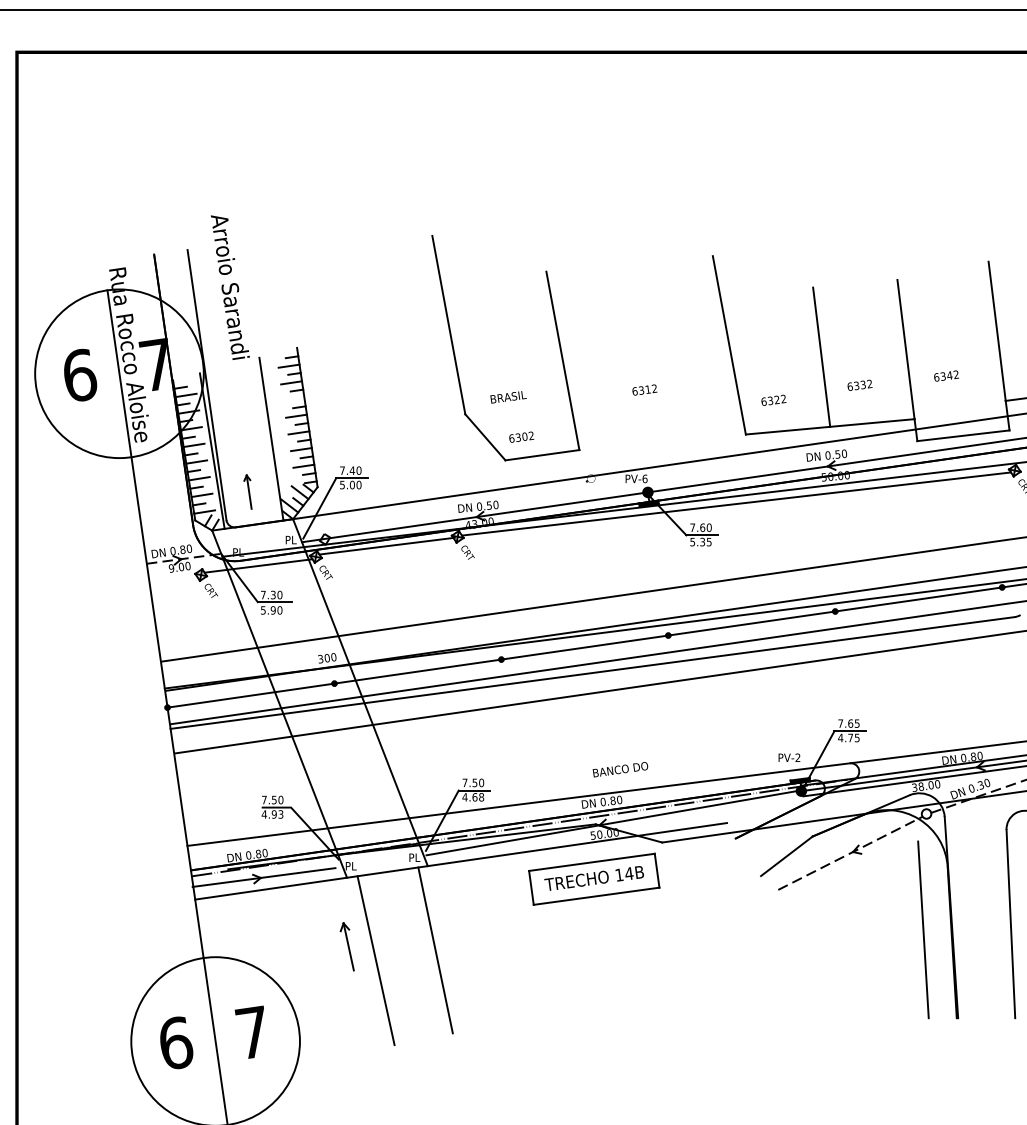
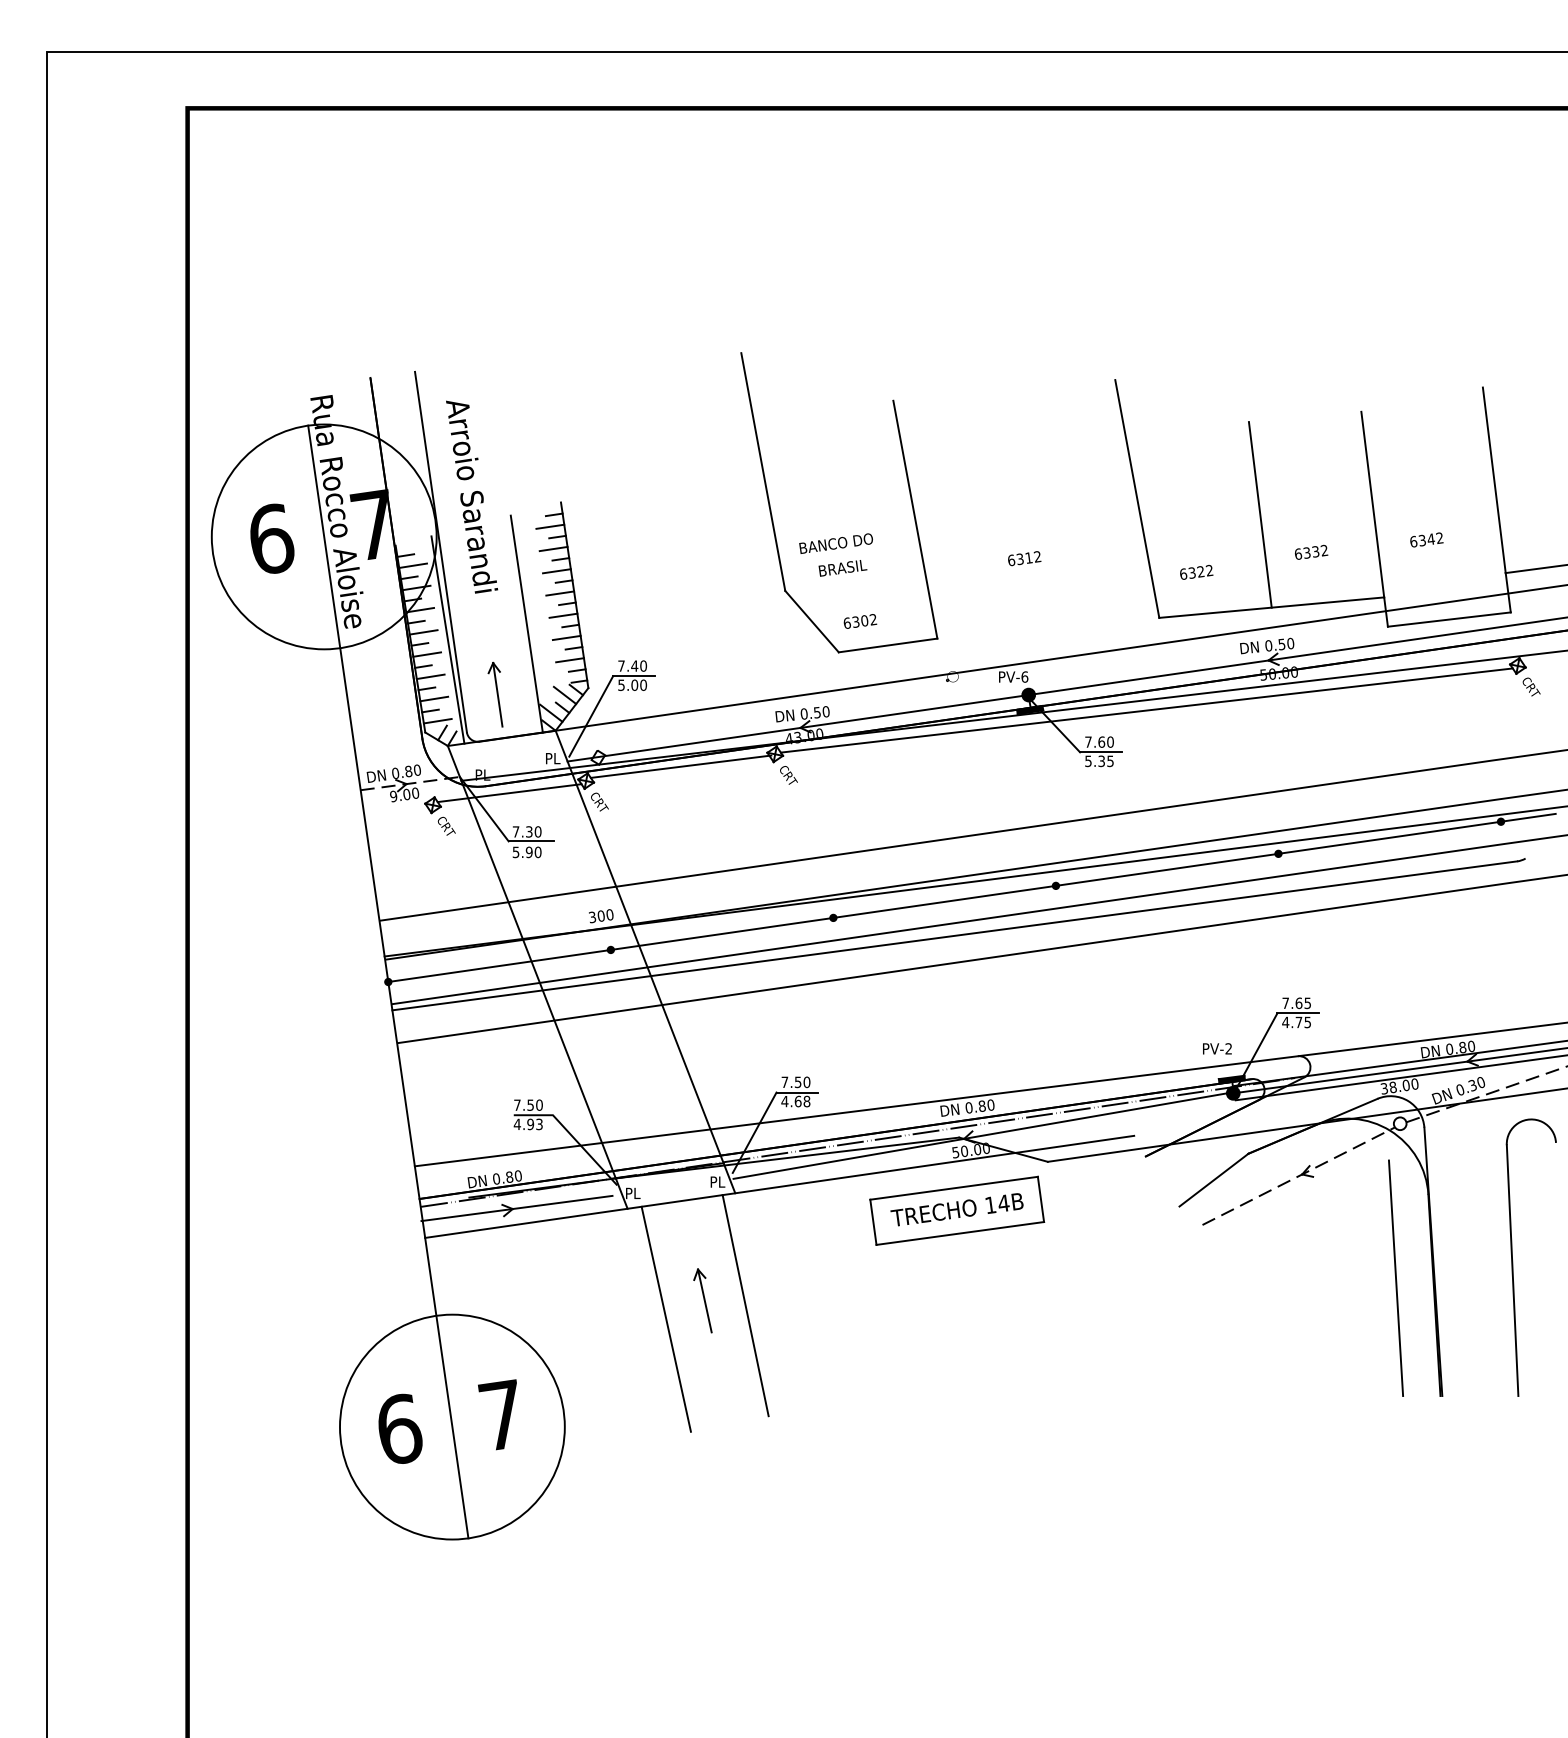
text: (230, 287) -> (472, 496), moved
line: (293, 399) -> (556, 571), added
part: (247, 491) -> (495, 694), size x1.43
text: (620, 769) -> (835, 543), moved
part: (346, 946) -> (702, 1300), moved

